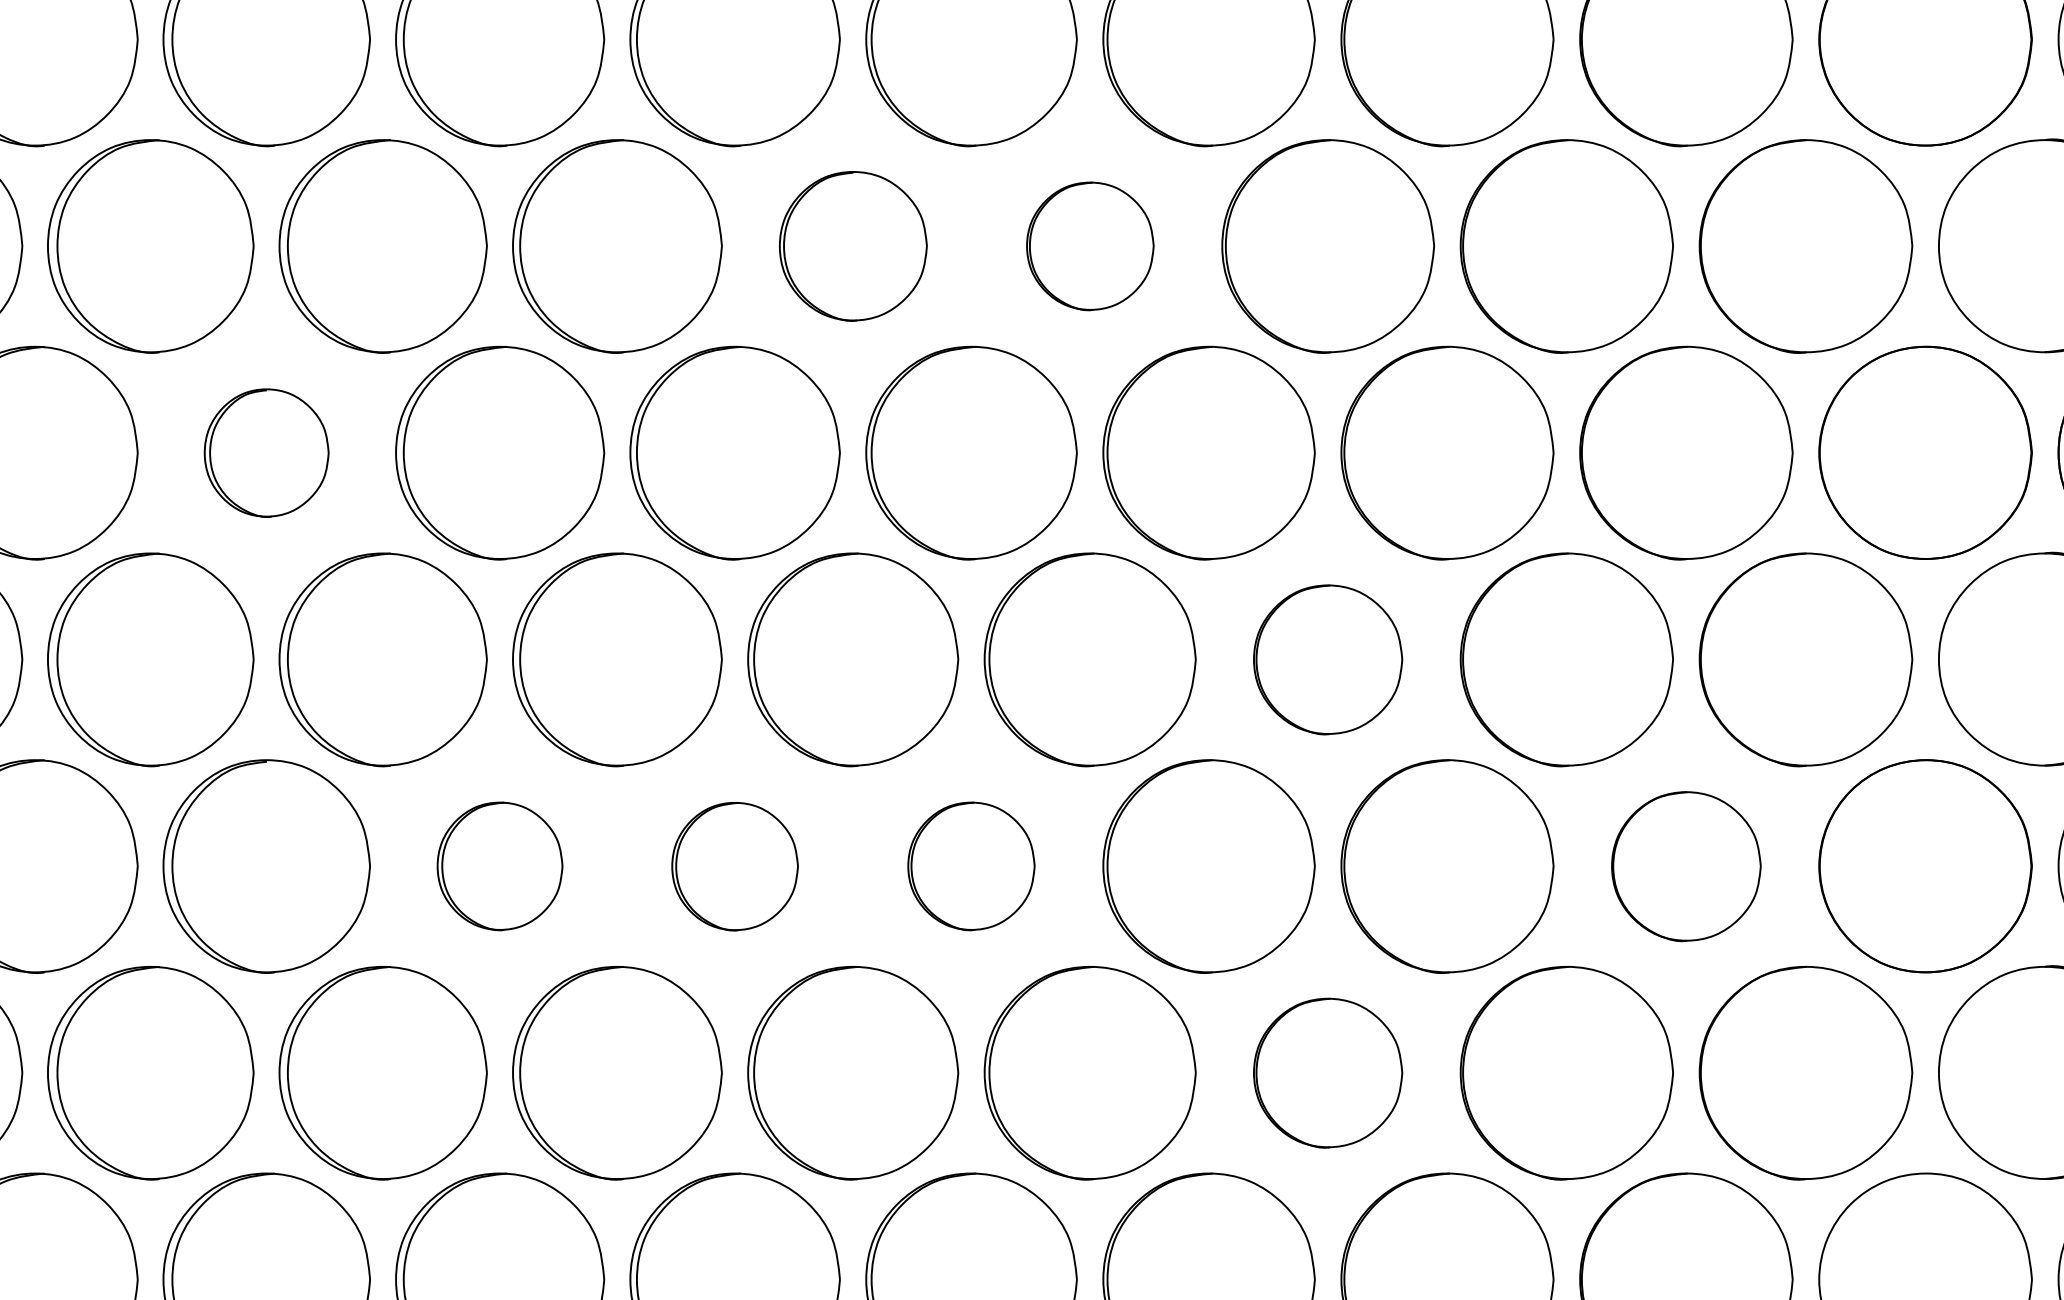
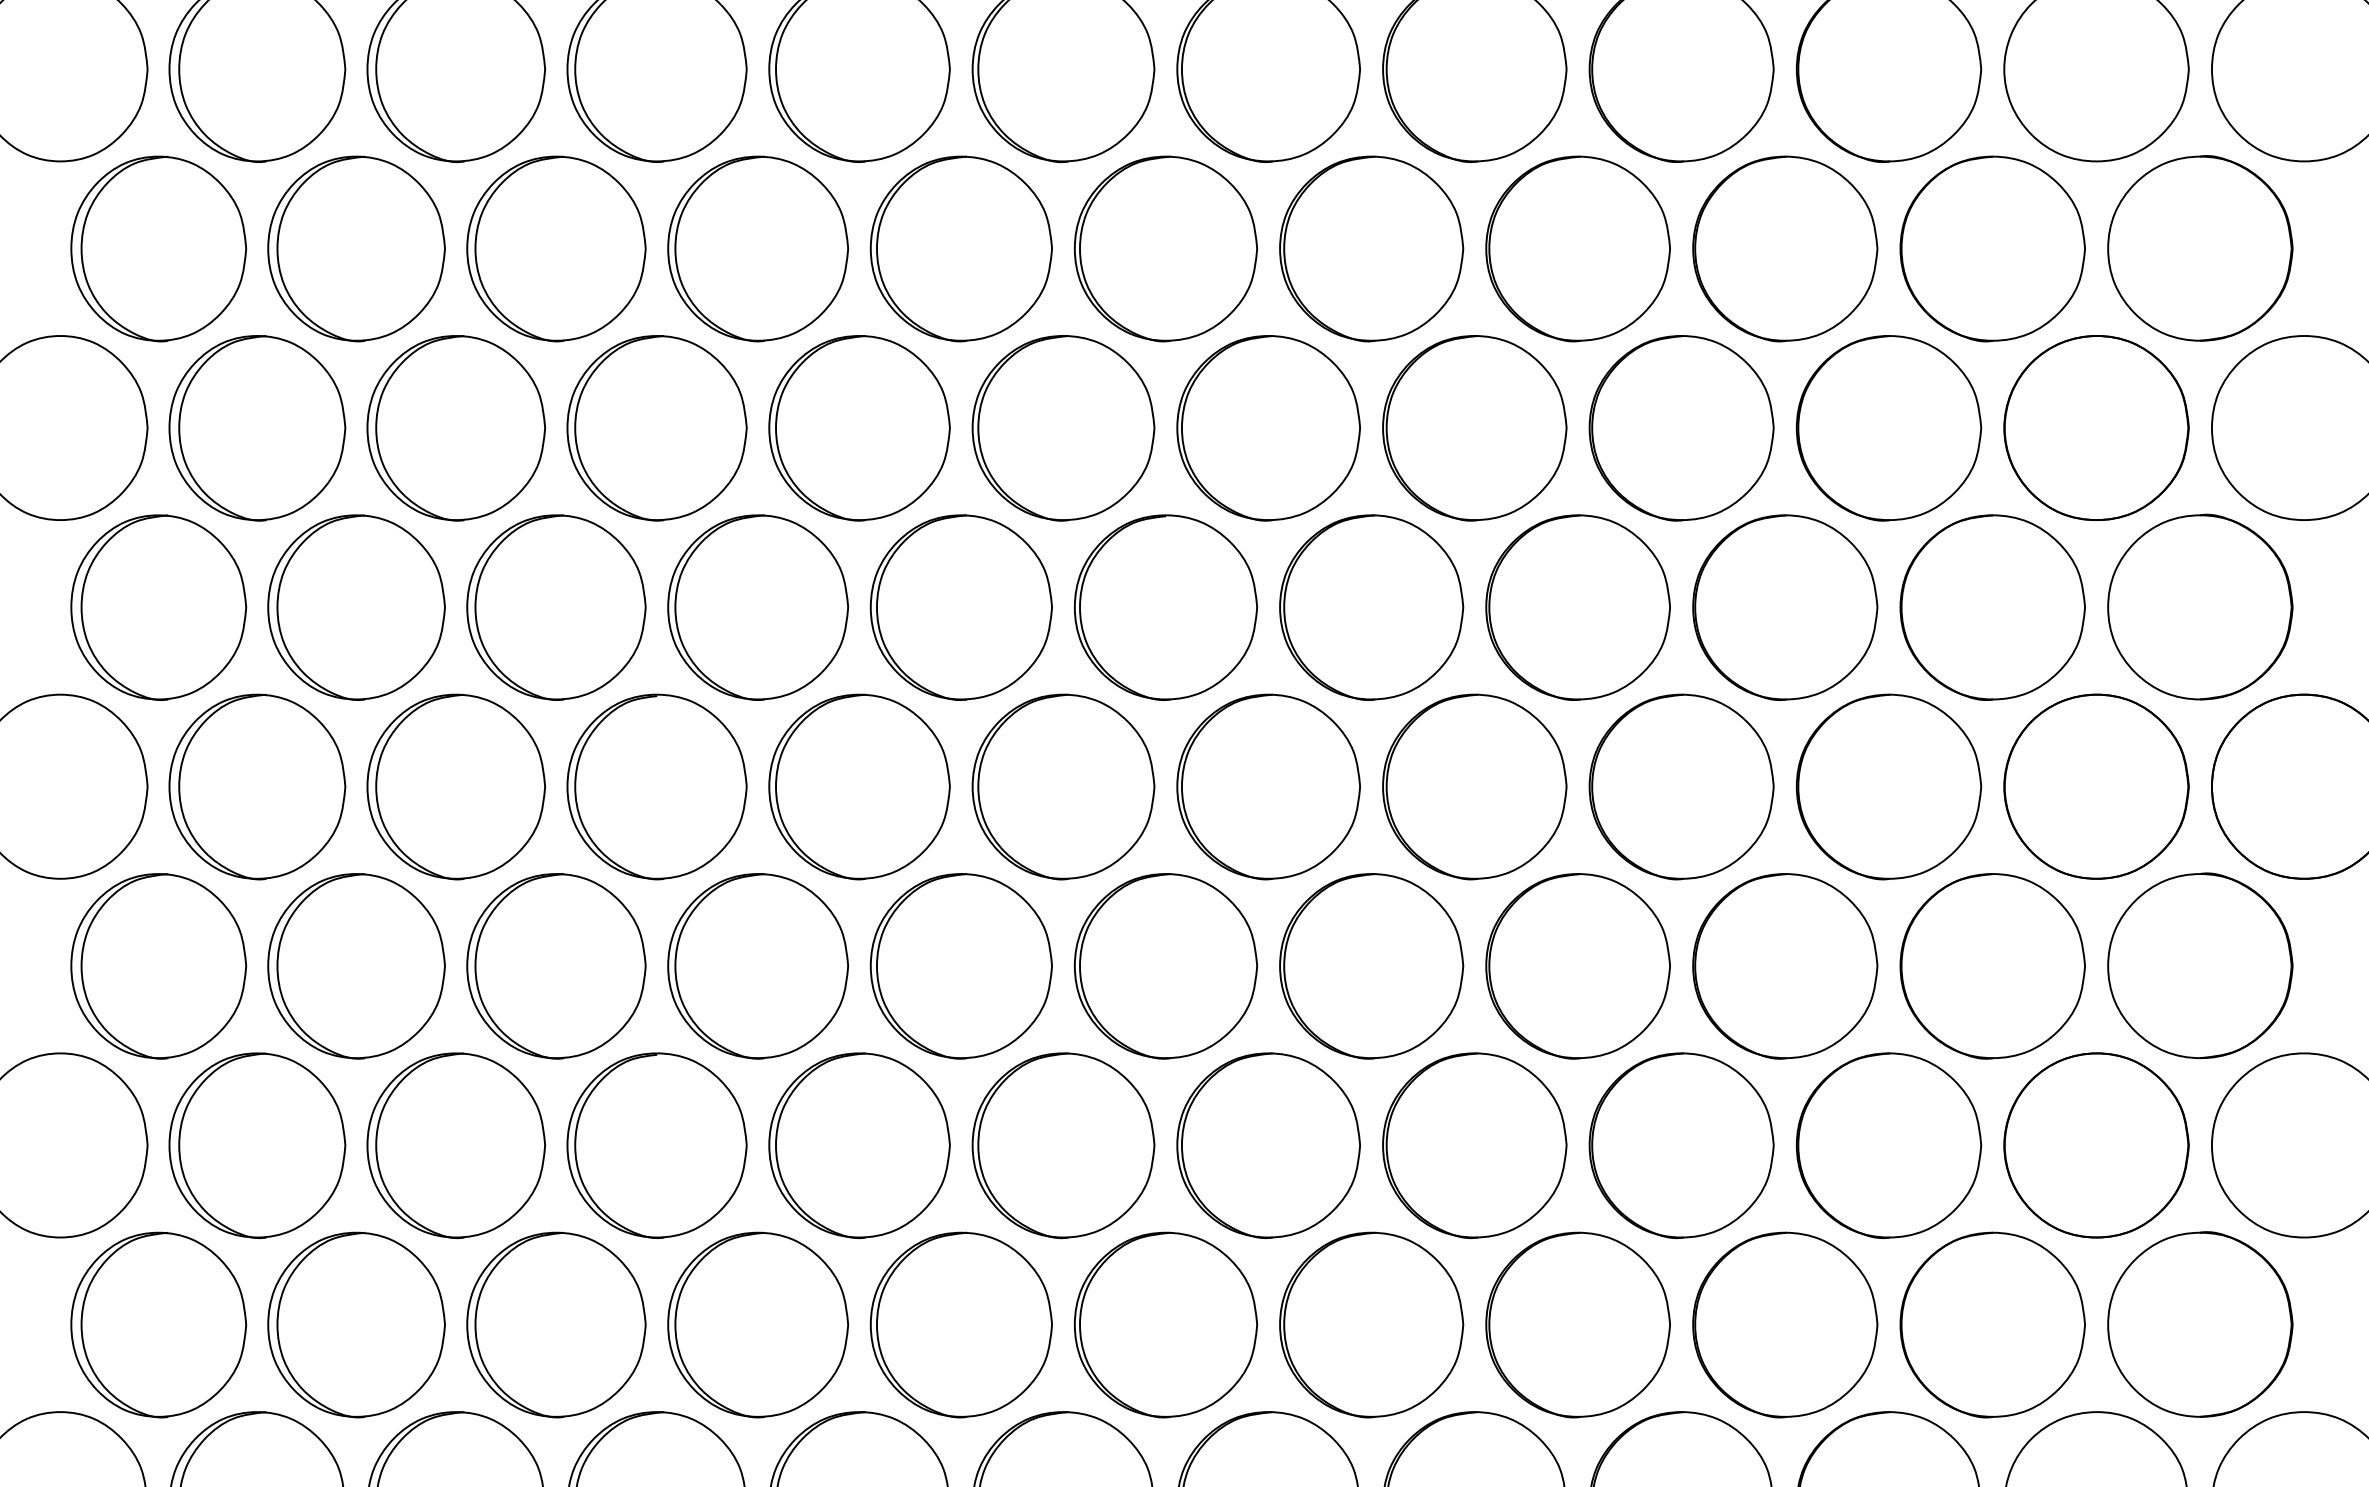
part: (853, 246) -> (1166, 607), size x1.43
part: (1090, 246) -> (1371, 607), size x1.67
part: (266, 452) -> (656, 786), size x1.67
part: (1327, 660) -> (1577, 966), size x1.43
part: (500, 866) -> (859, 1145), size x1.67
part: (735, 866) -> (1063, 1145), size x1.67
part: (971, 866) -> (1268, 1145), size x1.67
part: (1685, 866) -> (1888, 1145), size x1.43
part: (1327, 1072) -> (1577, 1324), size x1.43

